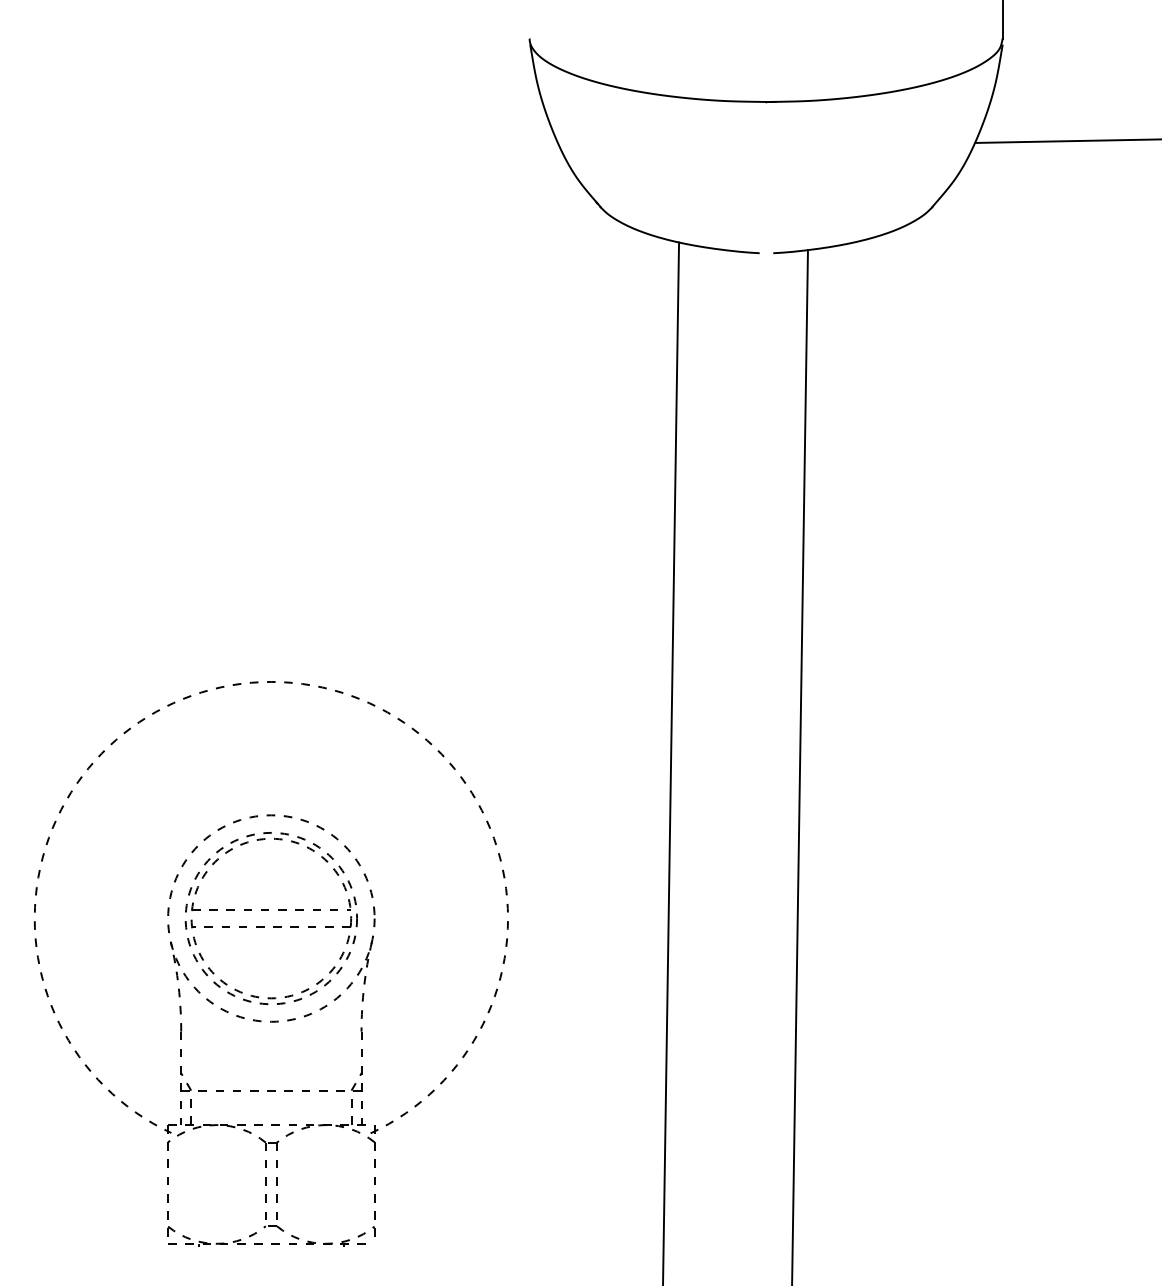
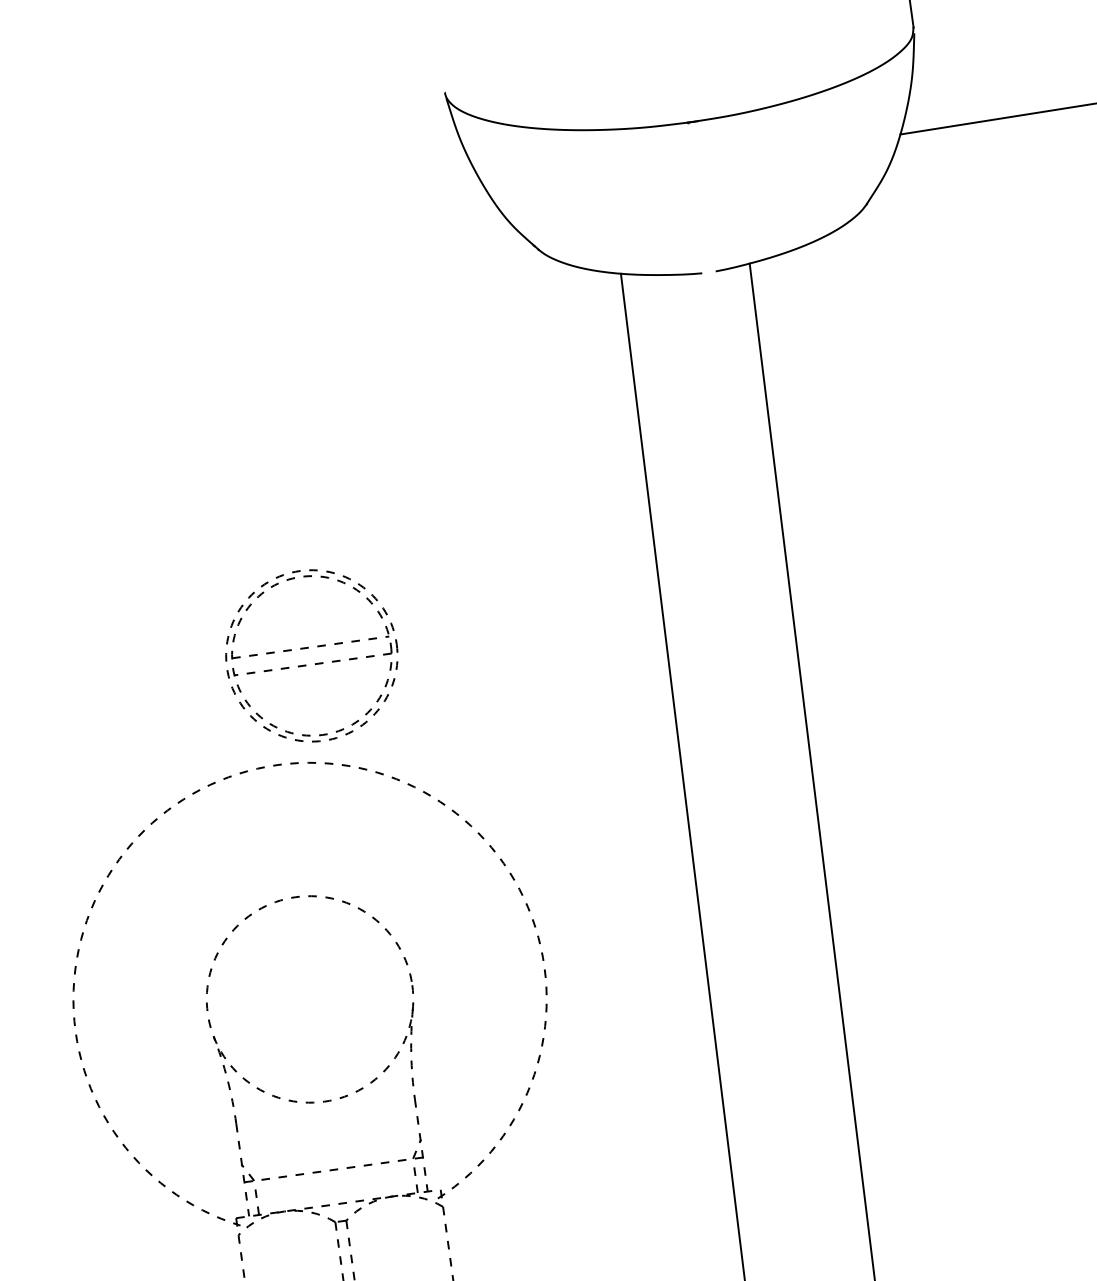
part: (268, 910) -> (307, 648), moved

